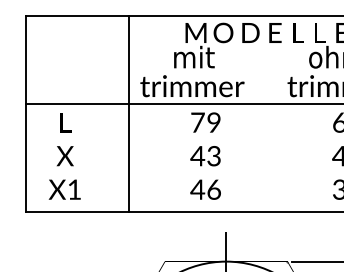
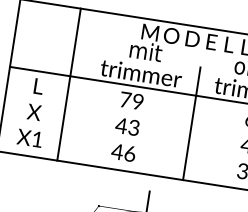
line: (128, 114) -> (68, 84), moved
line: (266, 139) -> (192, 123), added
text: (205, 155) -> (127, 126), moved

